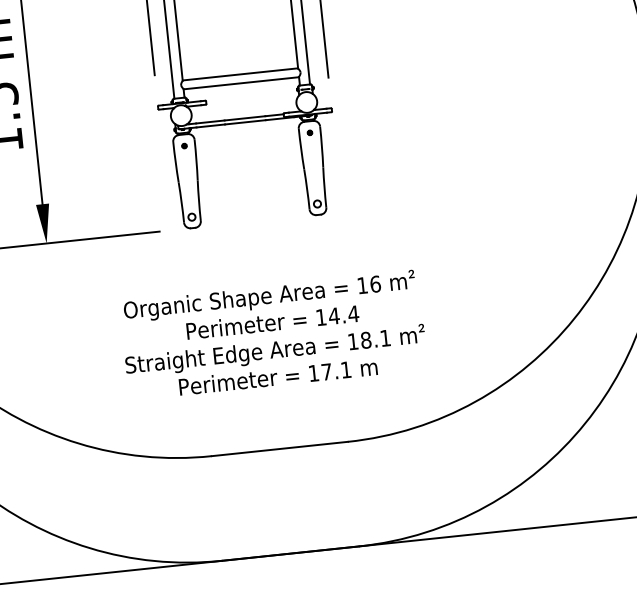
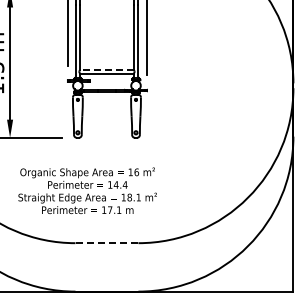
line: (239, 73) -> (106, 69), solid -> dashed
text: (273, 334) -> (87, 190), moved
line: (278, 449) -> (106, 243), solid -> dashed

